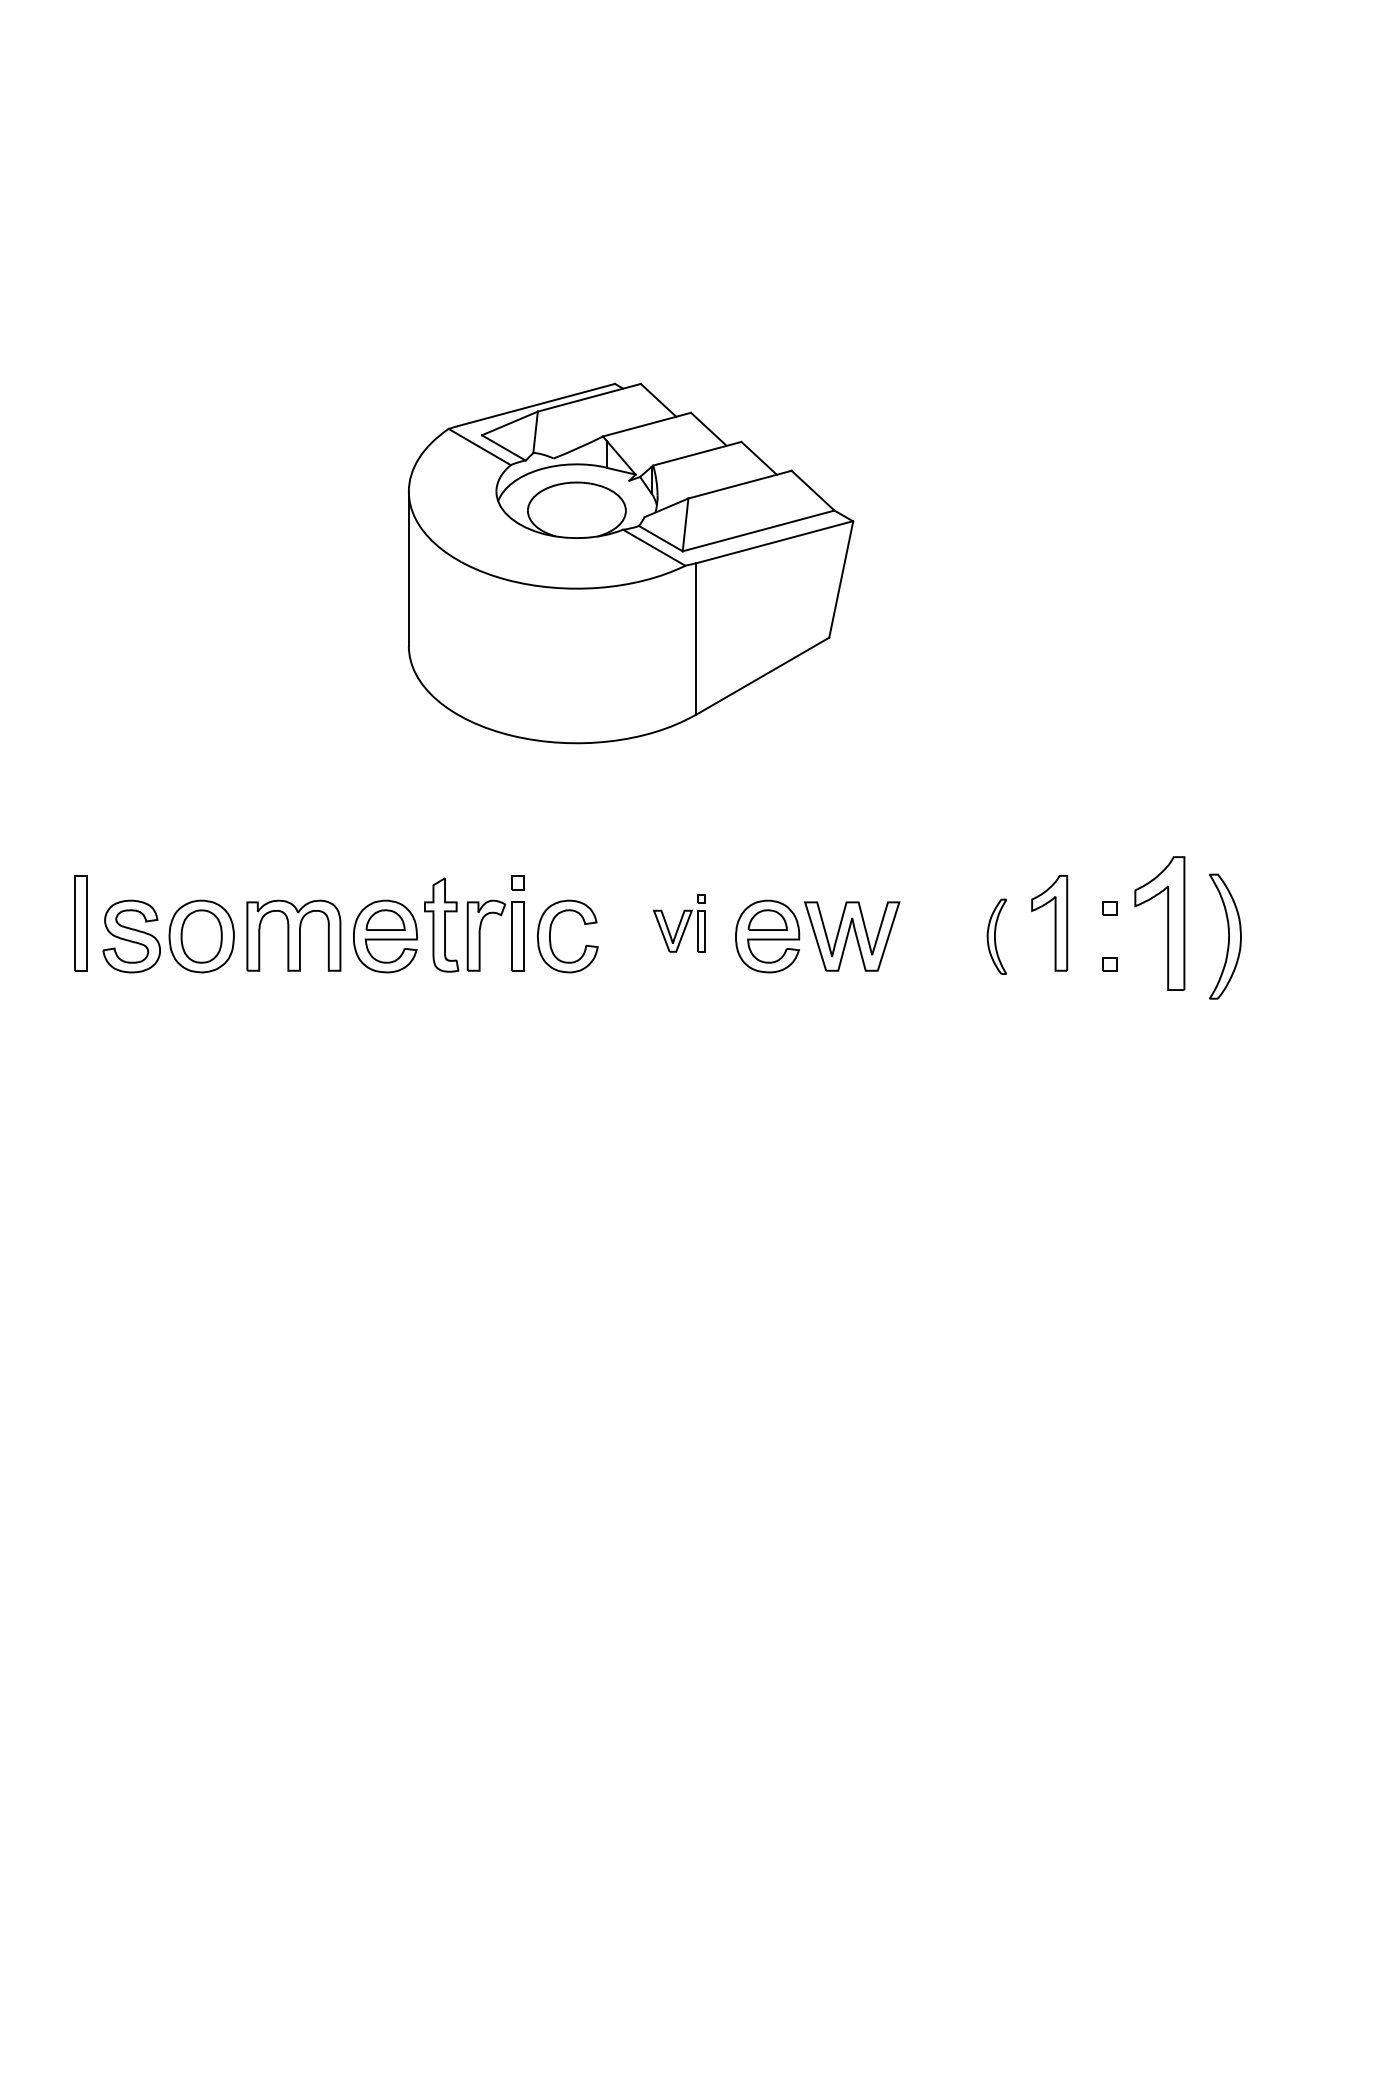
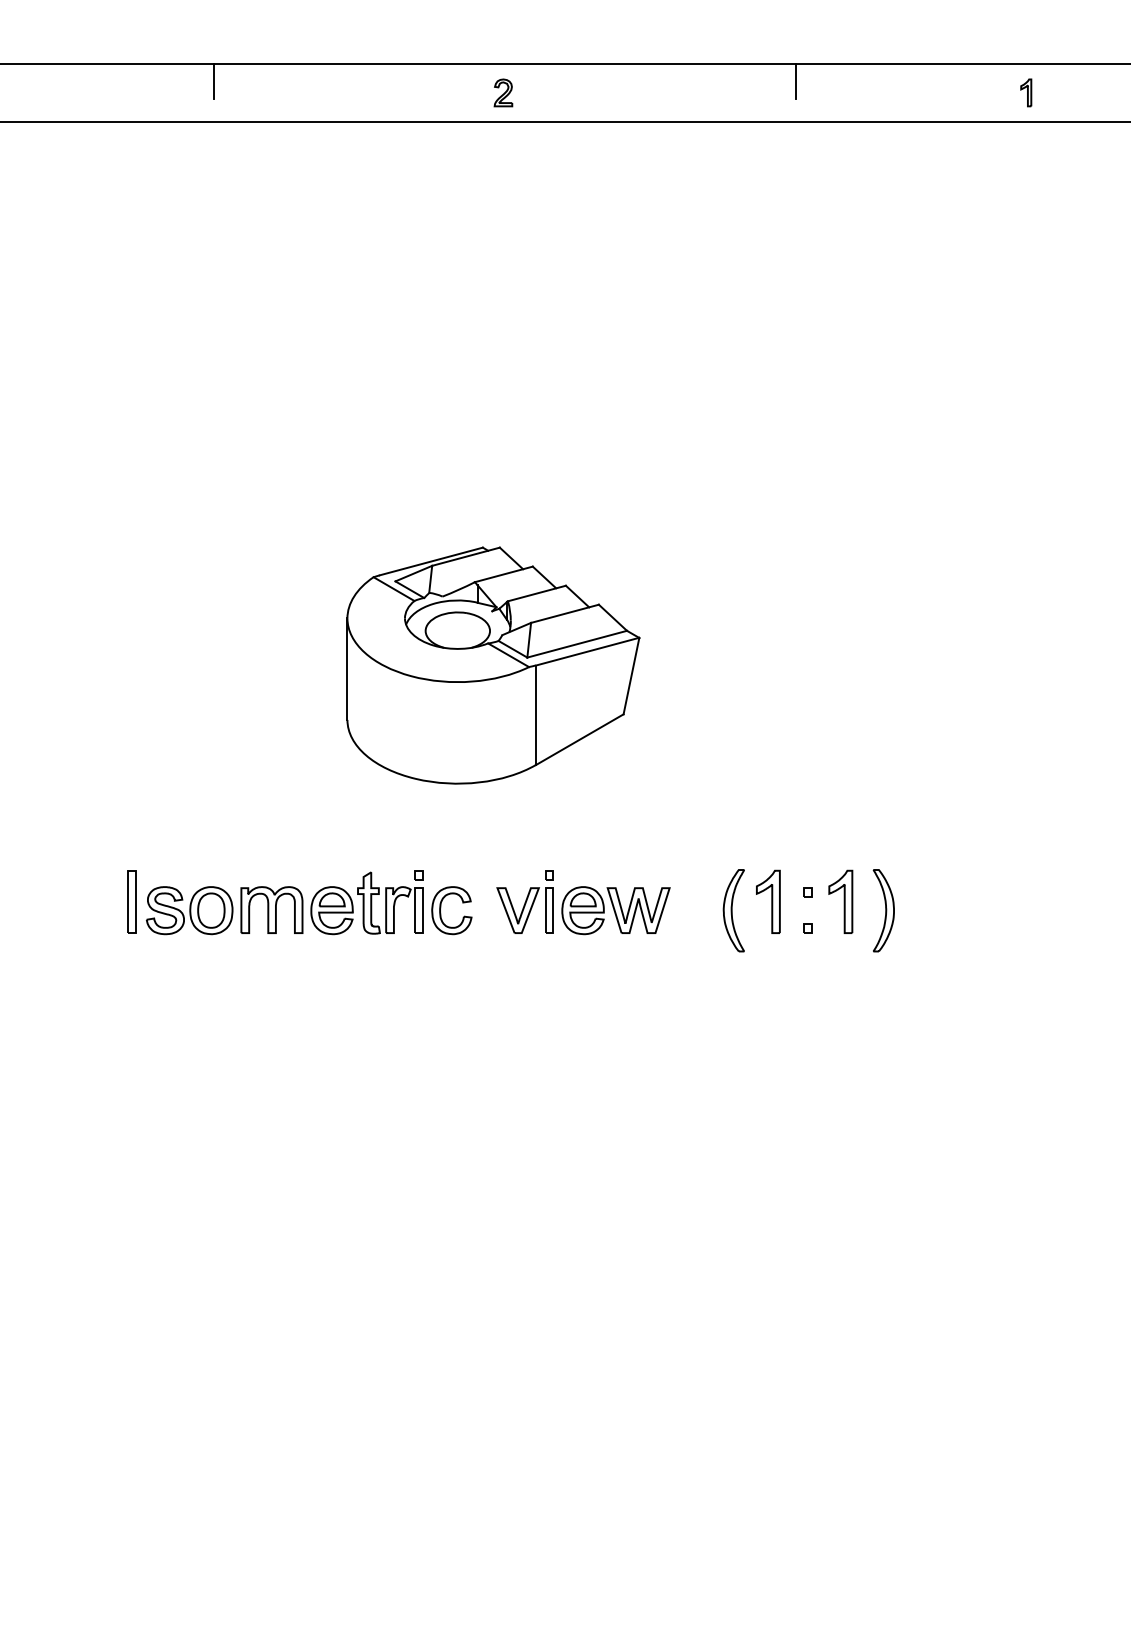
part: (678, 922) -> (524, 901), size x1.67
part: (1159, 922) -> (840, 901), size x0.71
part: (996, 936) -> (733, 910), size x1.67

